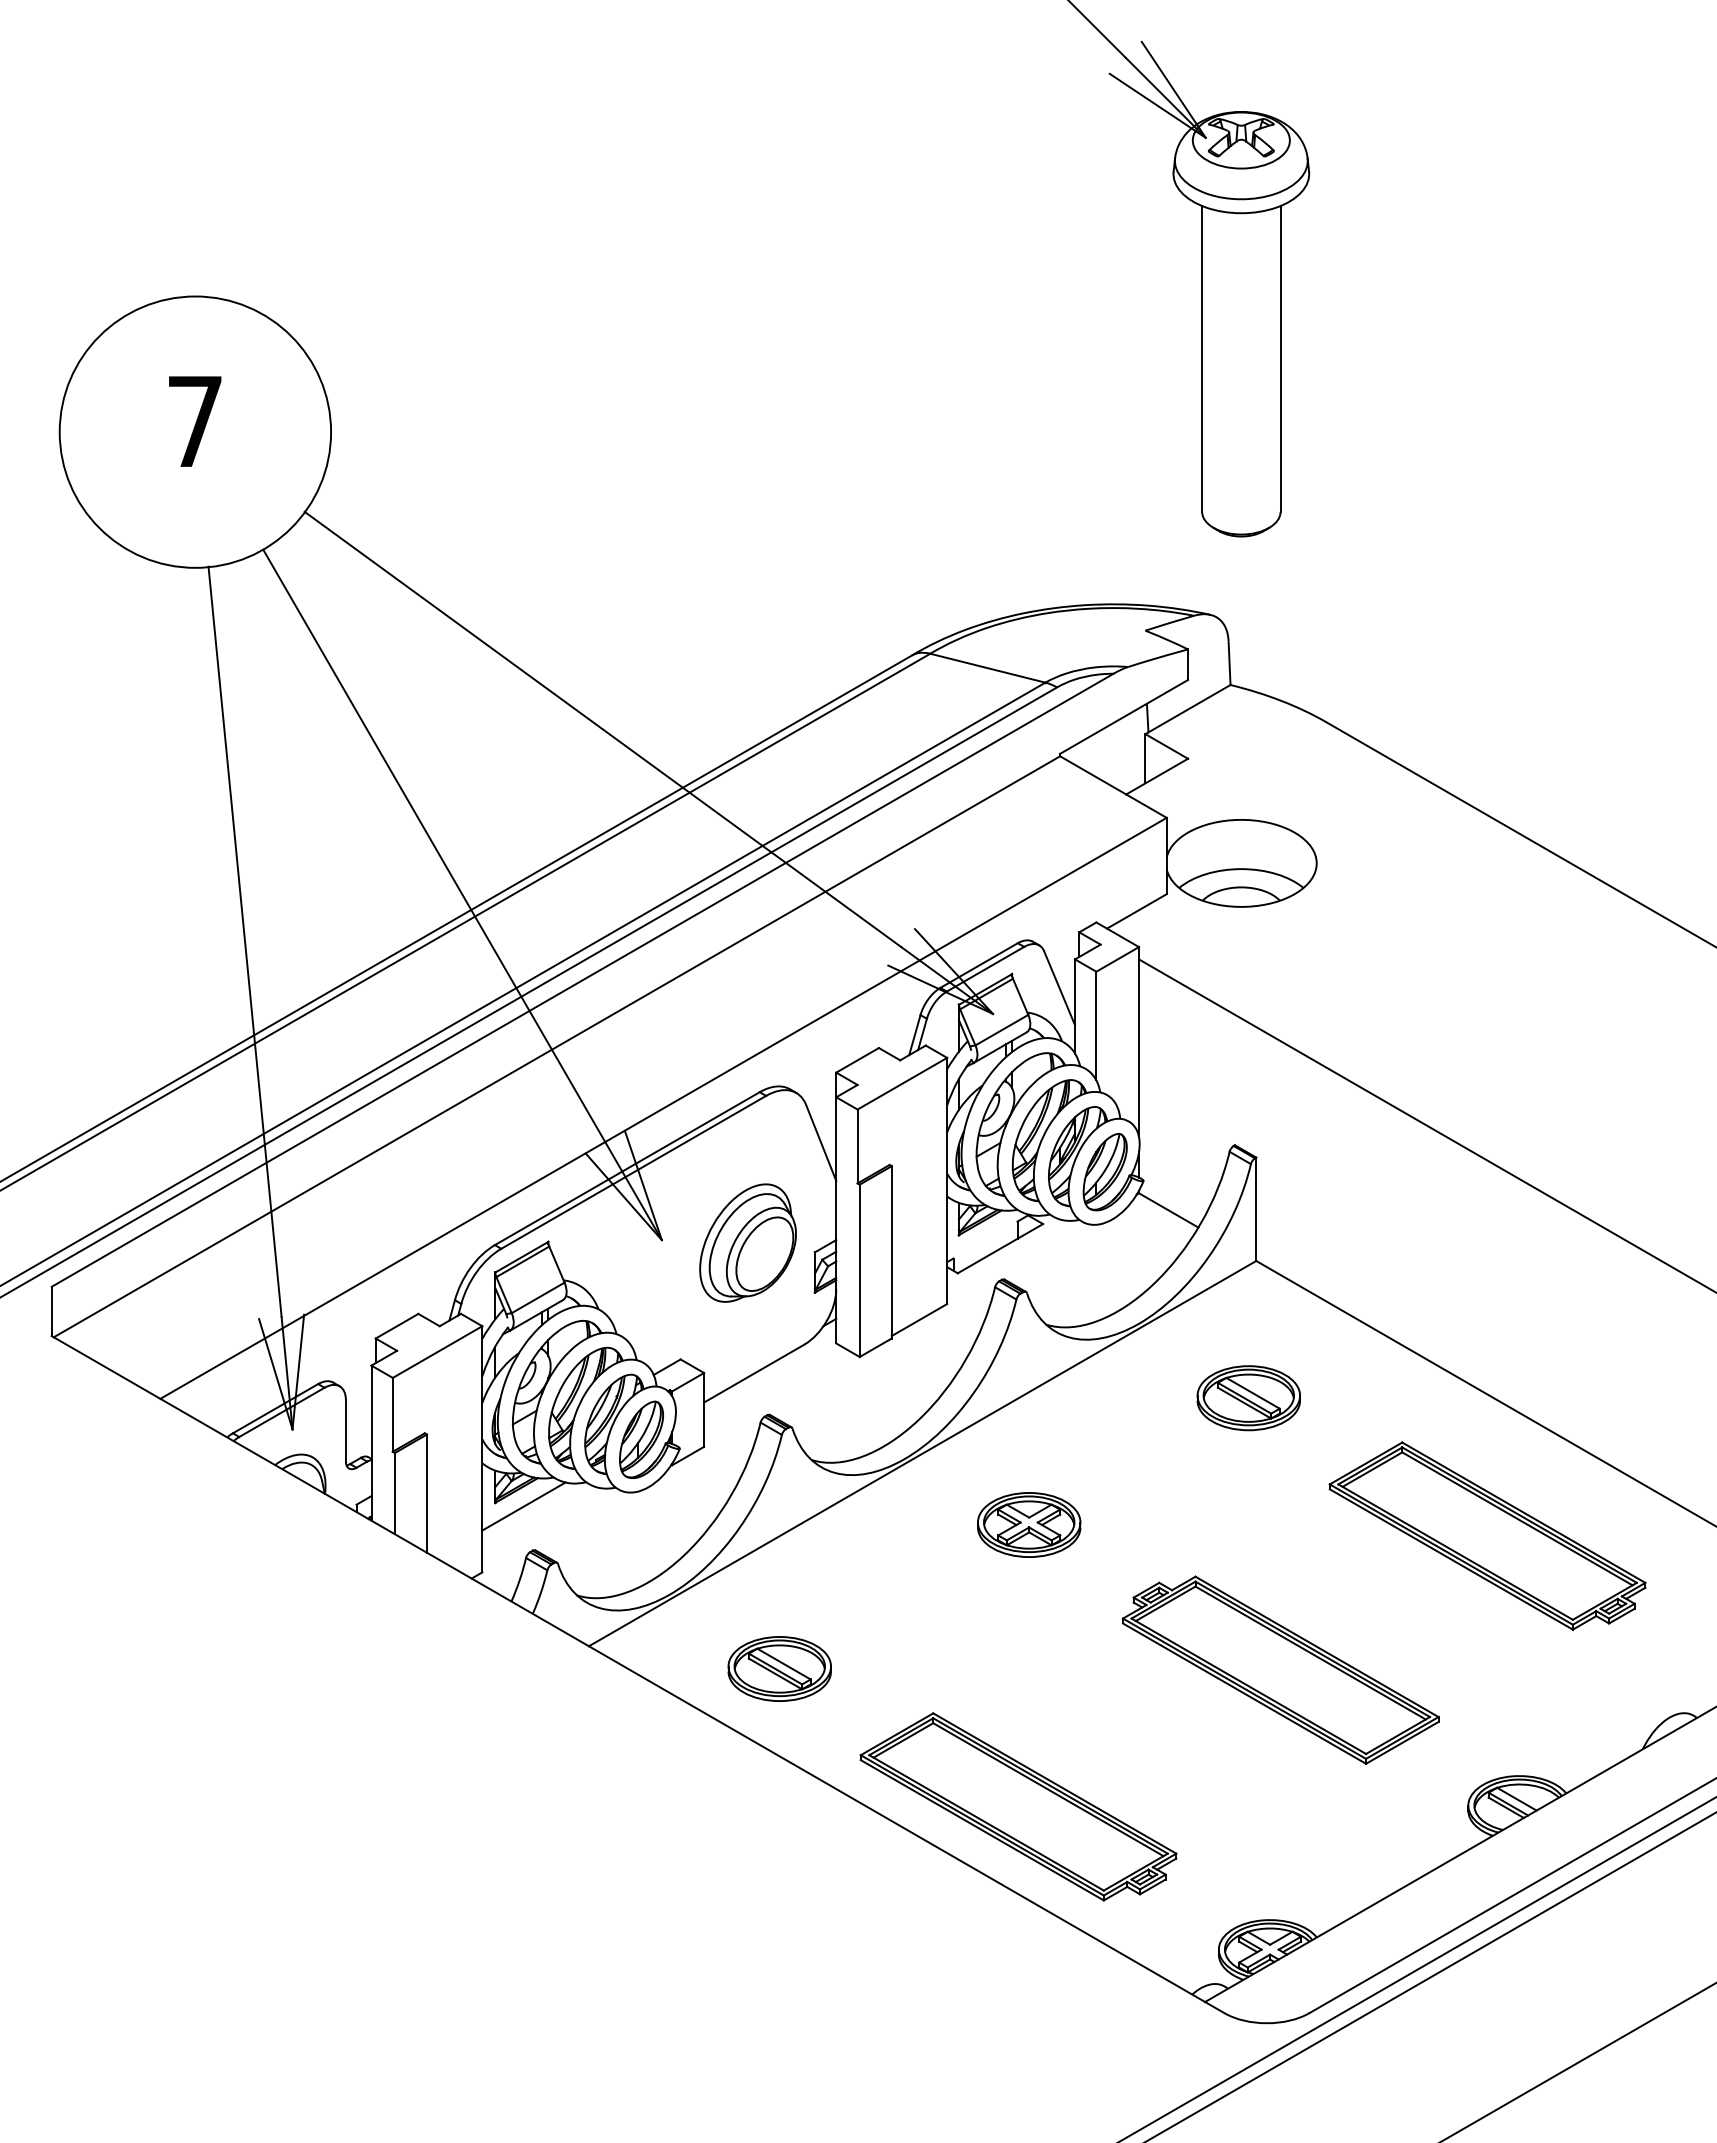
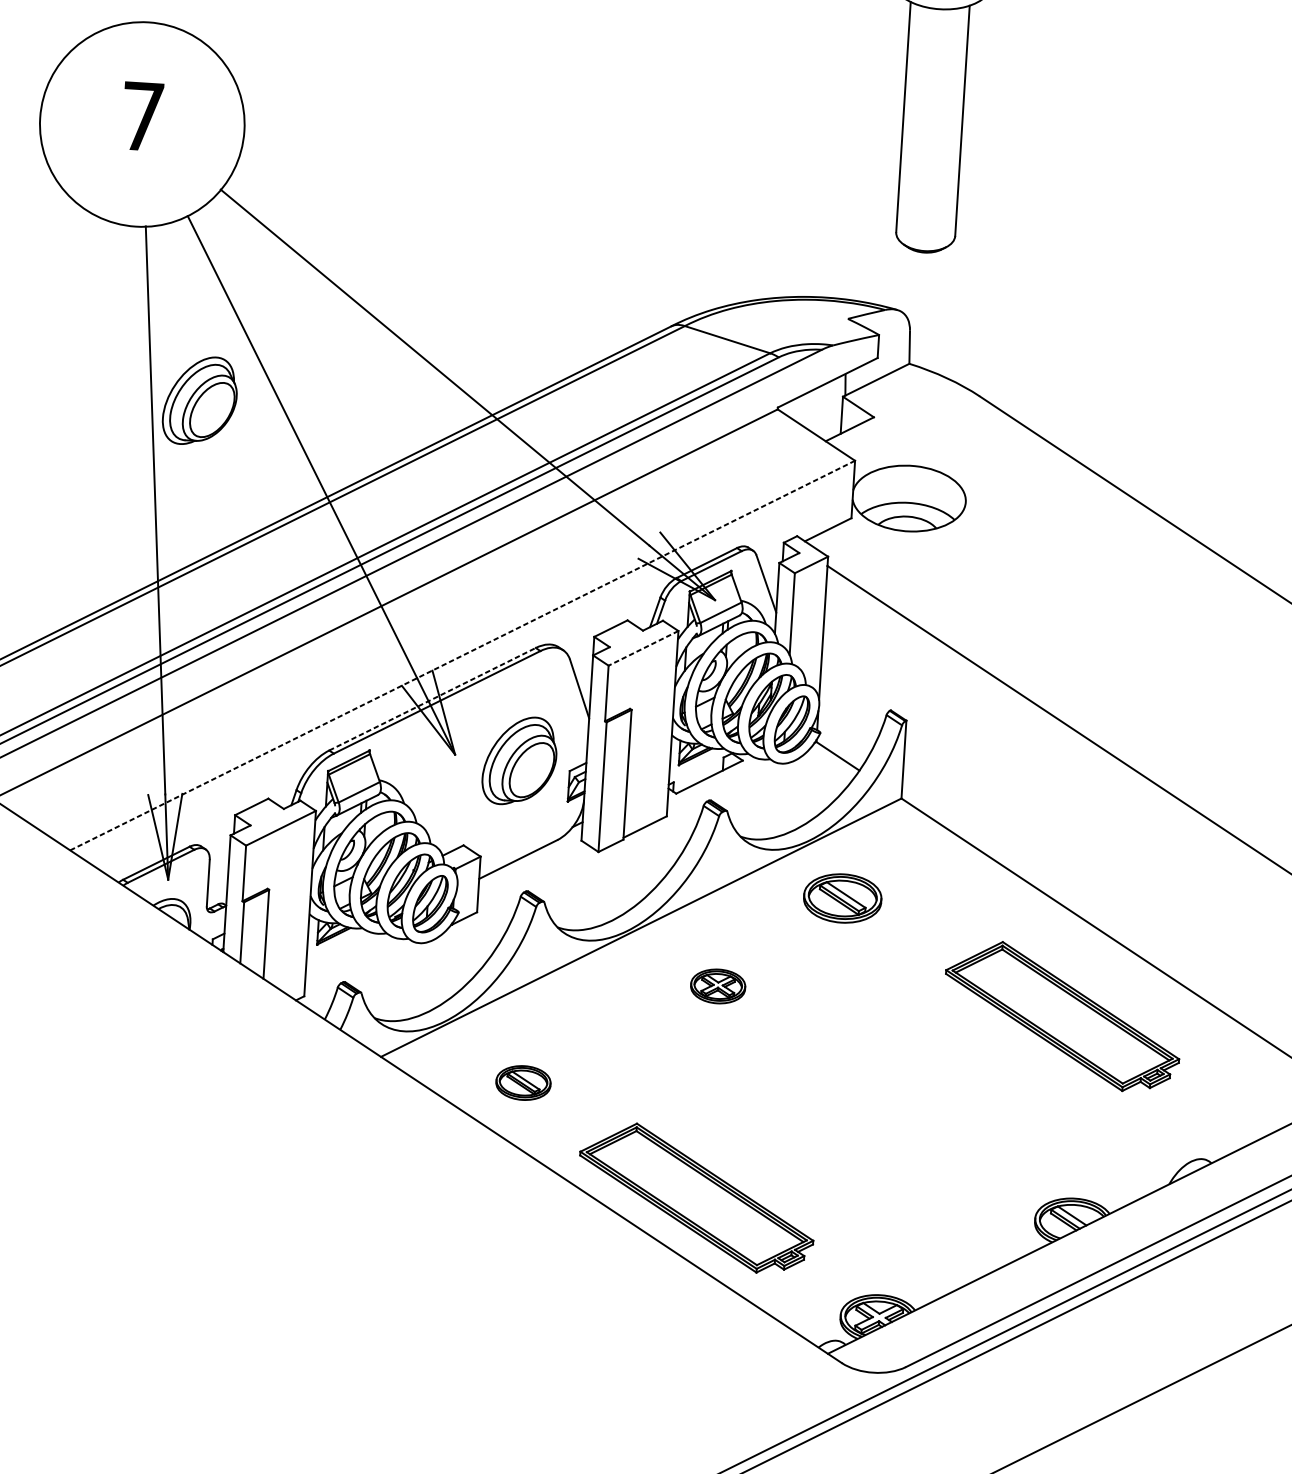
part: (294, 792) -> (199, 400), added
line: (902, 1083) -> (643, 648), solid -> dashed
line: (663, 1108) -> (462, 655), solid -> dashed
line: (627, 1168) -> (432, 699), solid -> dashed
part: (1248, 1398) -> (842, 898), moved
line: (523, 1506) -> (338, 948), removed
part: (1029, 1524) -> (718, 986), size x0.7
part: (779, 1668) -> (523, 1082), size x0.7
part: (1280, 1669) -> (900, 1107), removed

